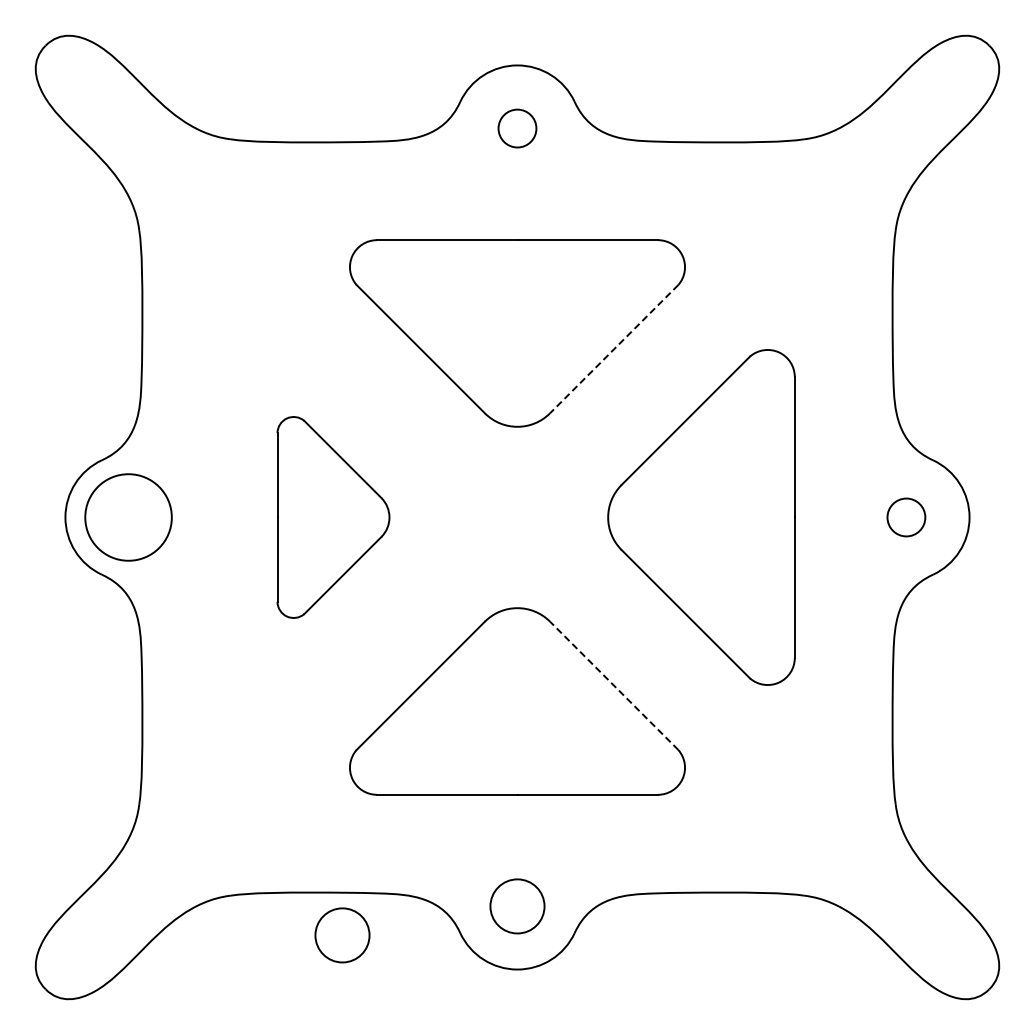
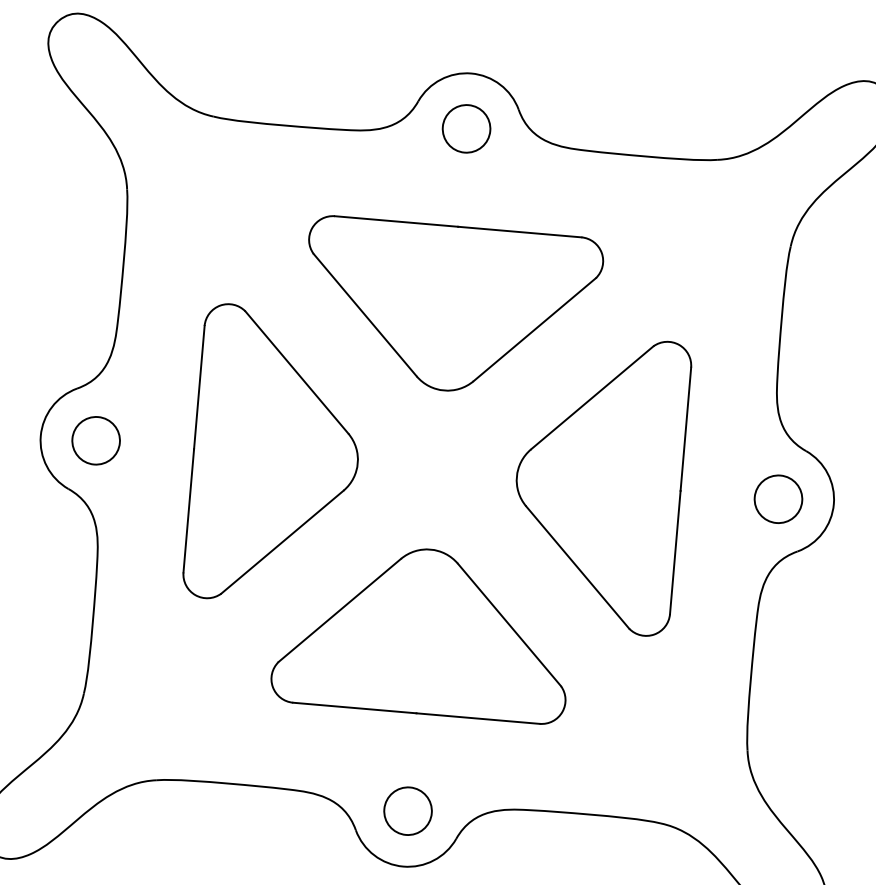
circle: (517, 128) -> (466, 128), size x1.43
line: (614, 349) -> (535, 329), dashed -> solid
circle: (128, 517) -> (96, 440), size x0.62
part: (333, 517) -> (275, 456), size x1.67
circle: (906, 517) -> (778, 499), size x1.43
line: (614, 685) -> (509, 624), dashed -> solid
circle: (342, 935) -> (252, 823), removed

